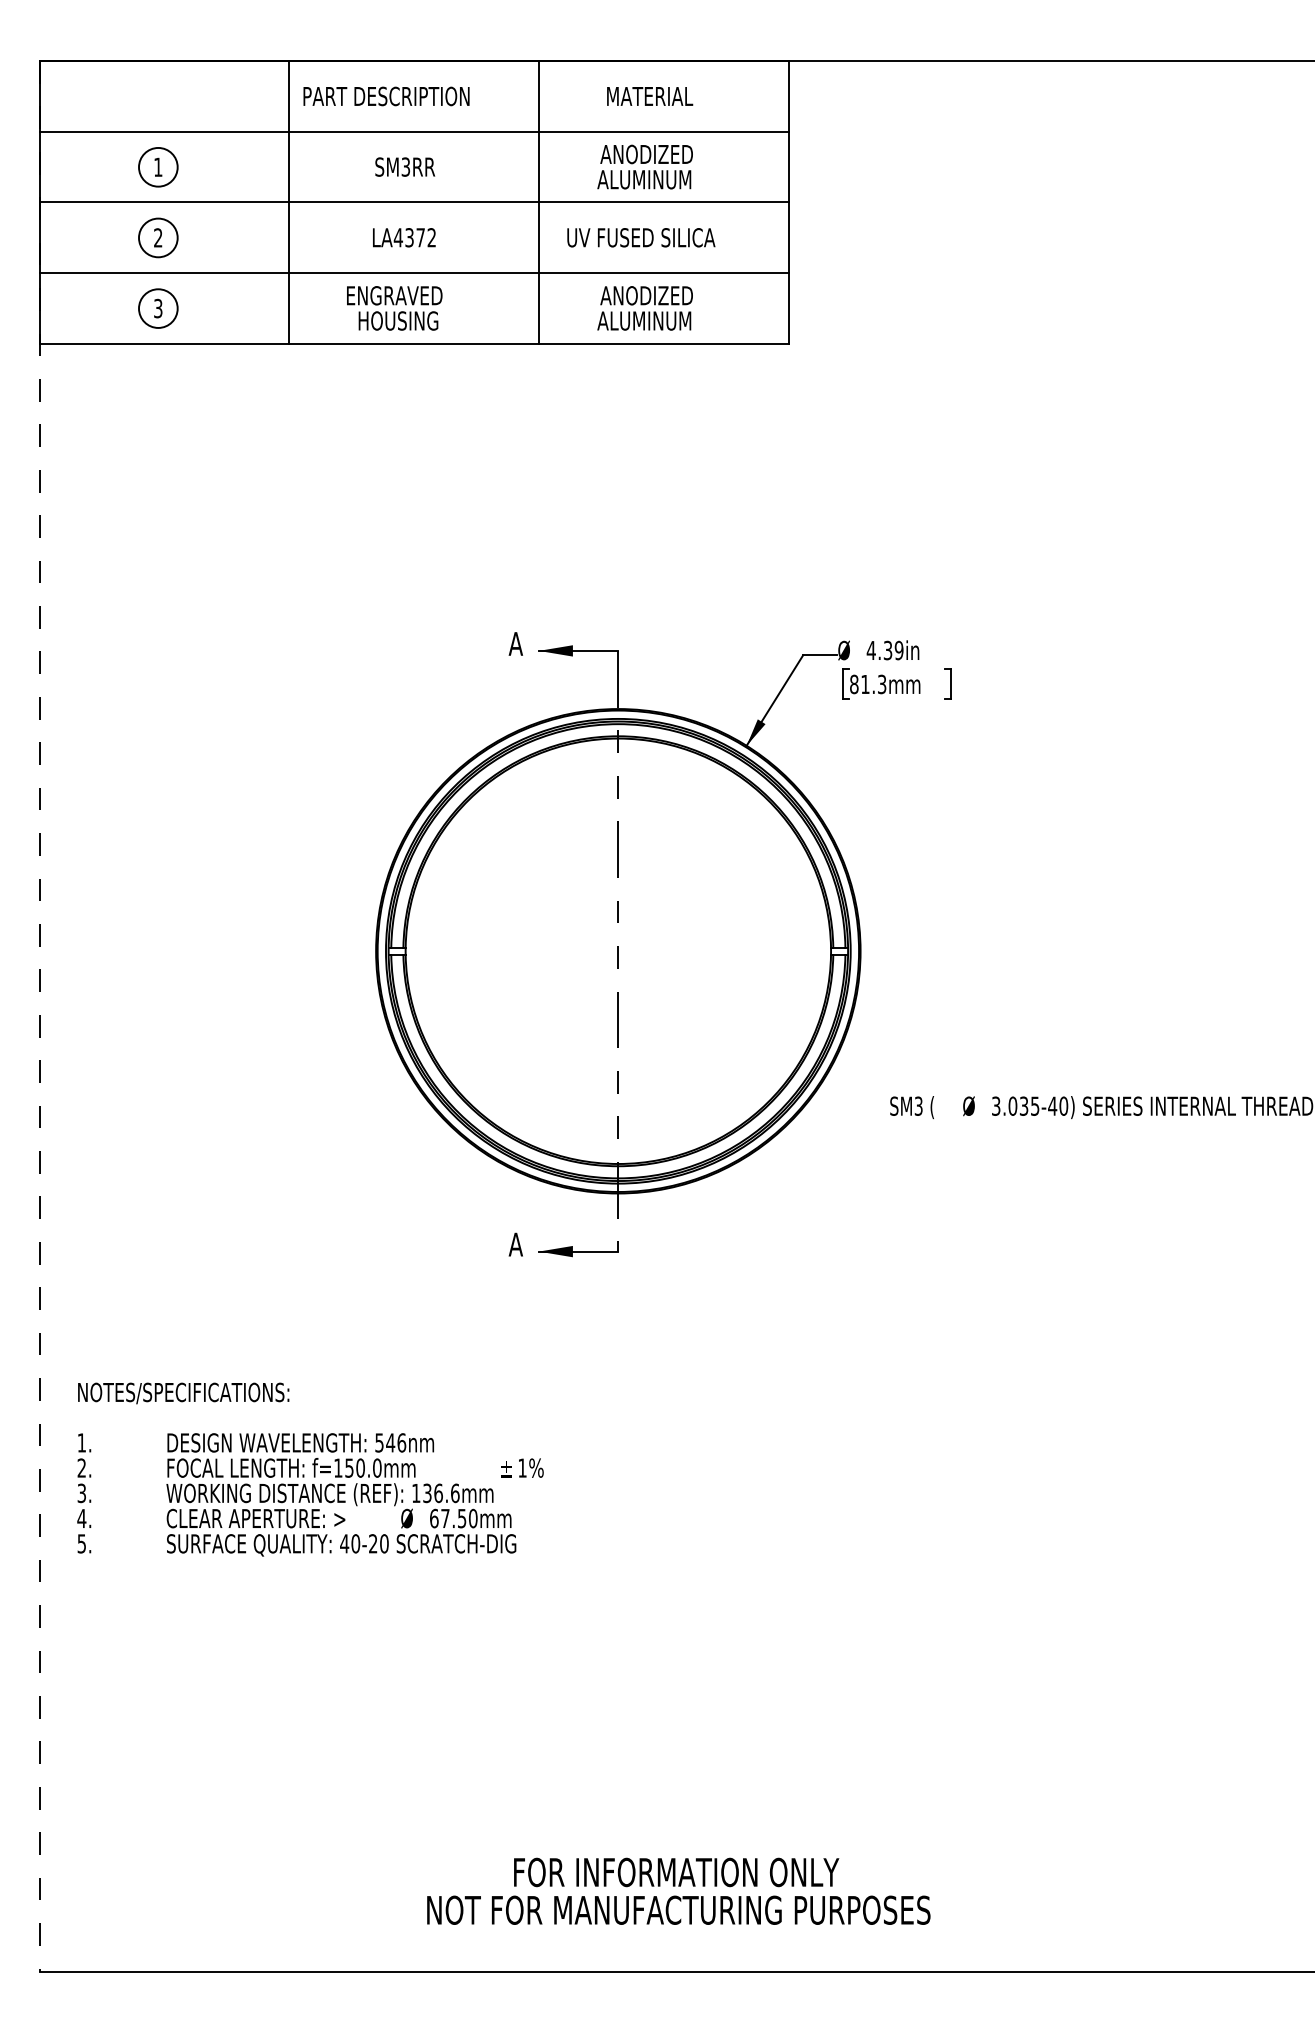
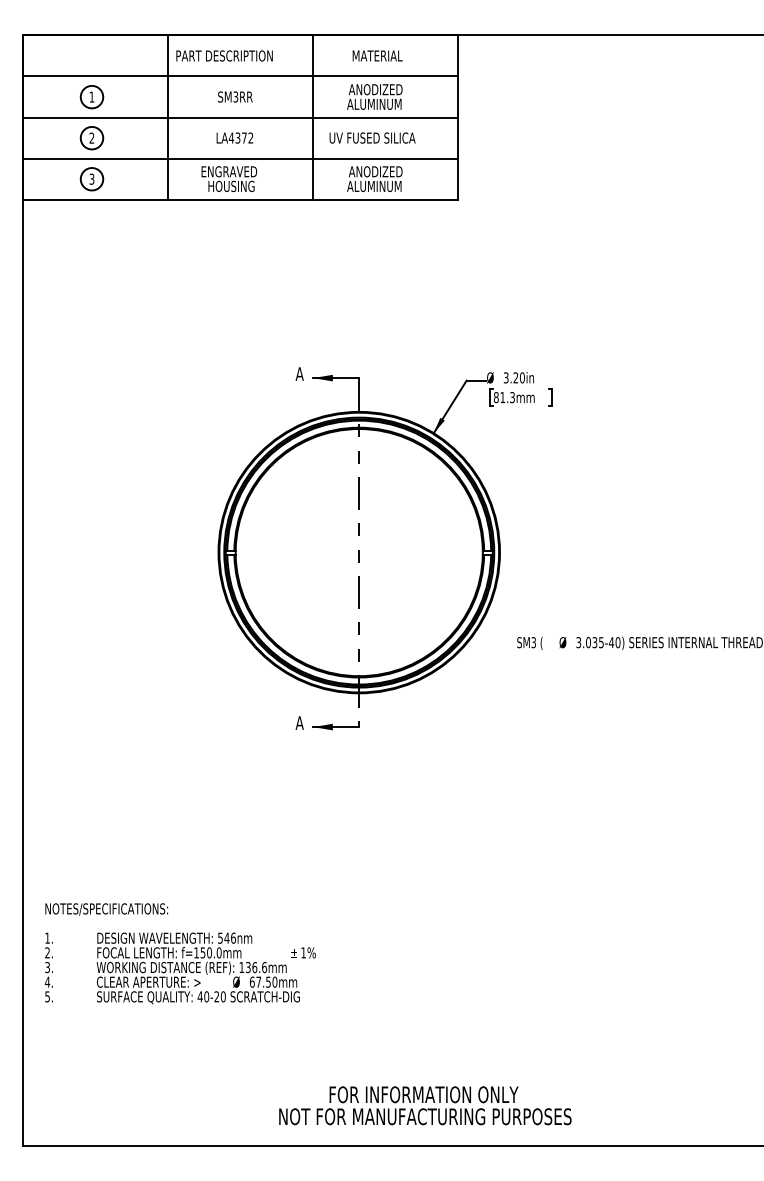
text: (883, 649) -> (513, 377), 4.39in -> 3.20in
line: (40, 1016) -> (23, 590), dashed -> solid
text: (308, 1469) -> (179, 953), moved
text: (679, 1890) -> (425, 1105), moved

